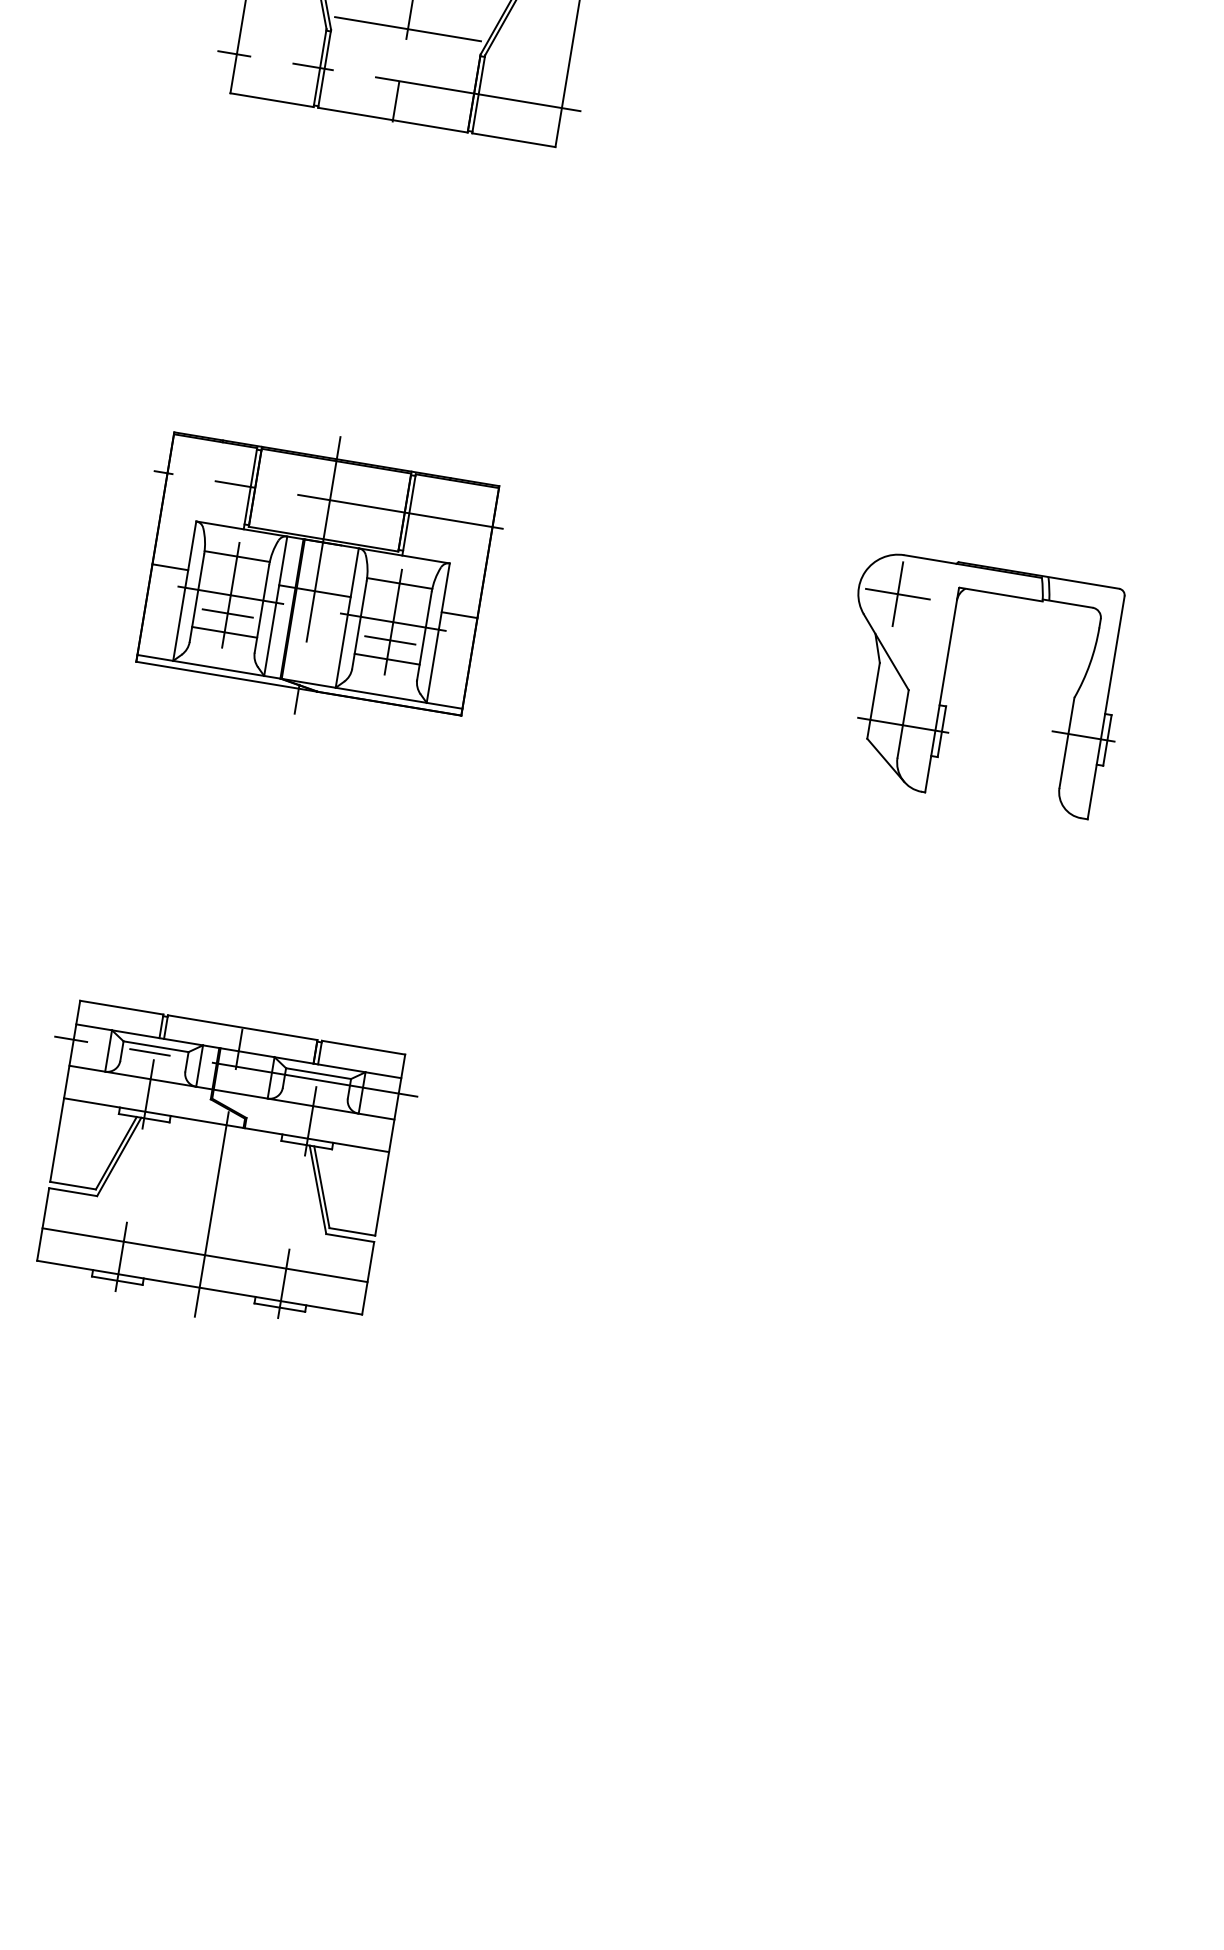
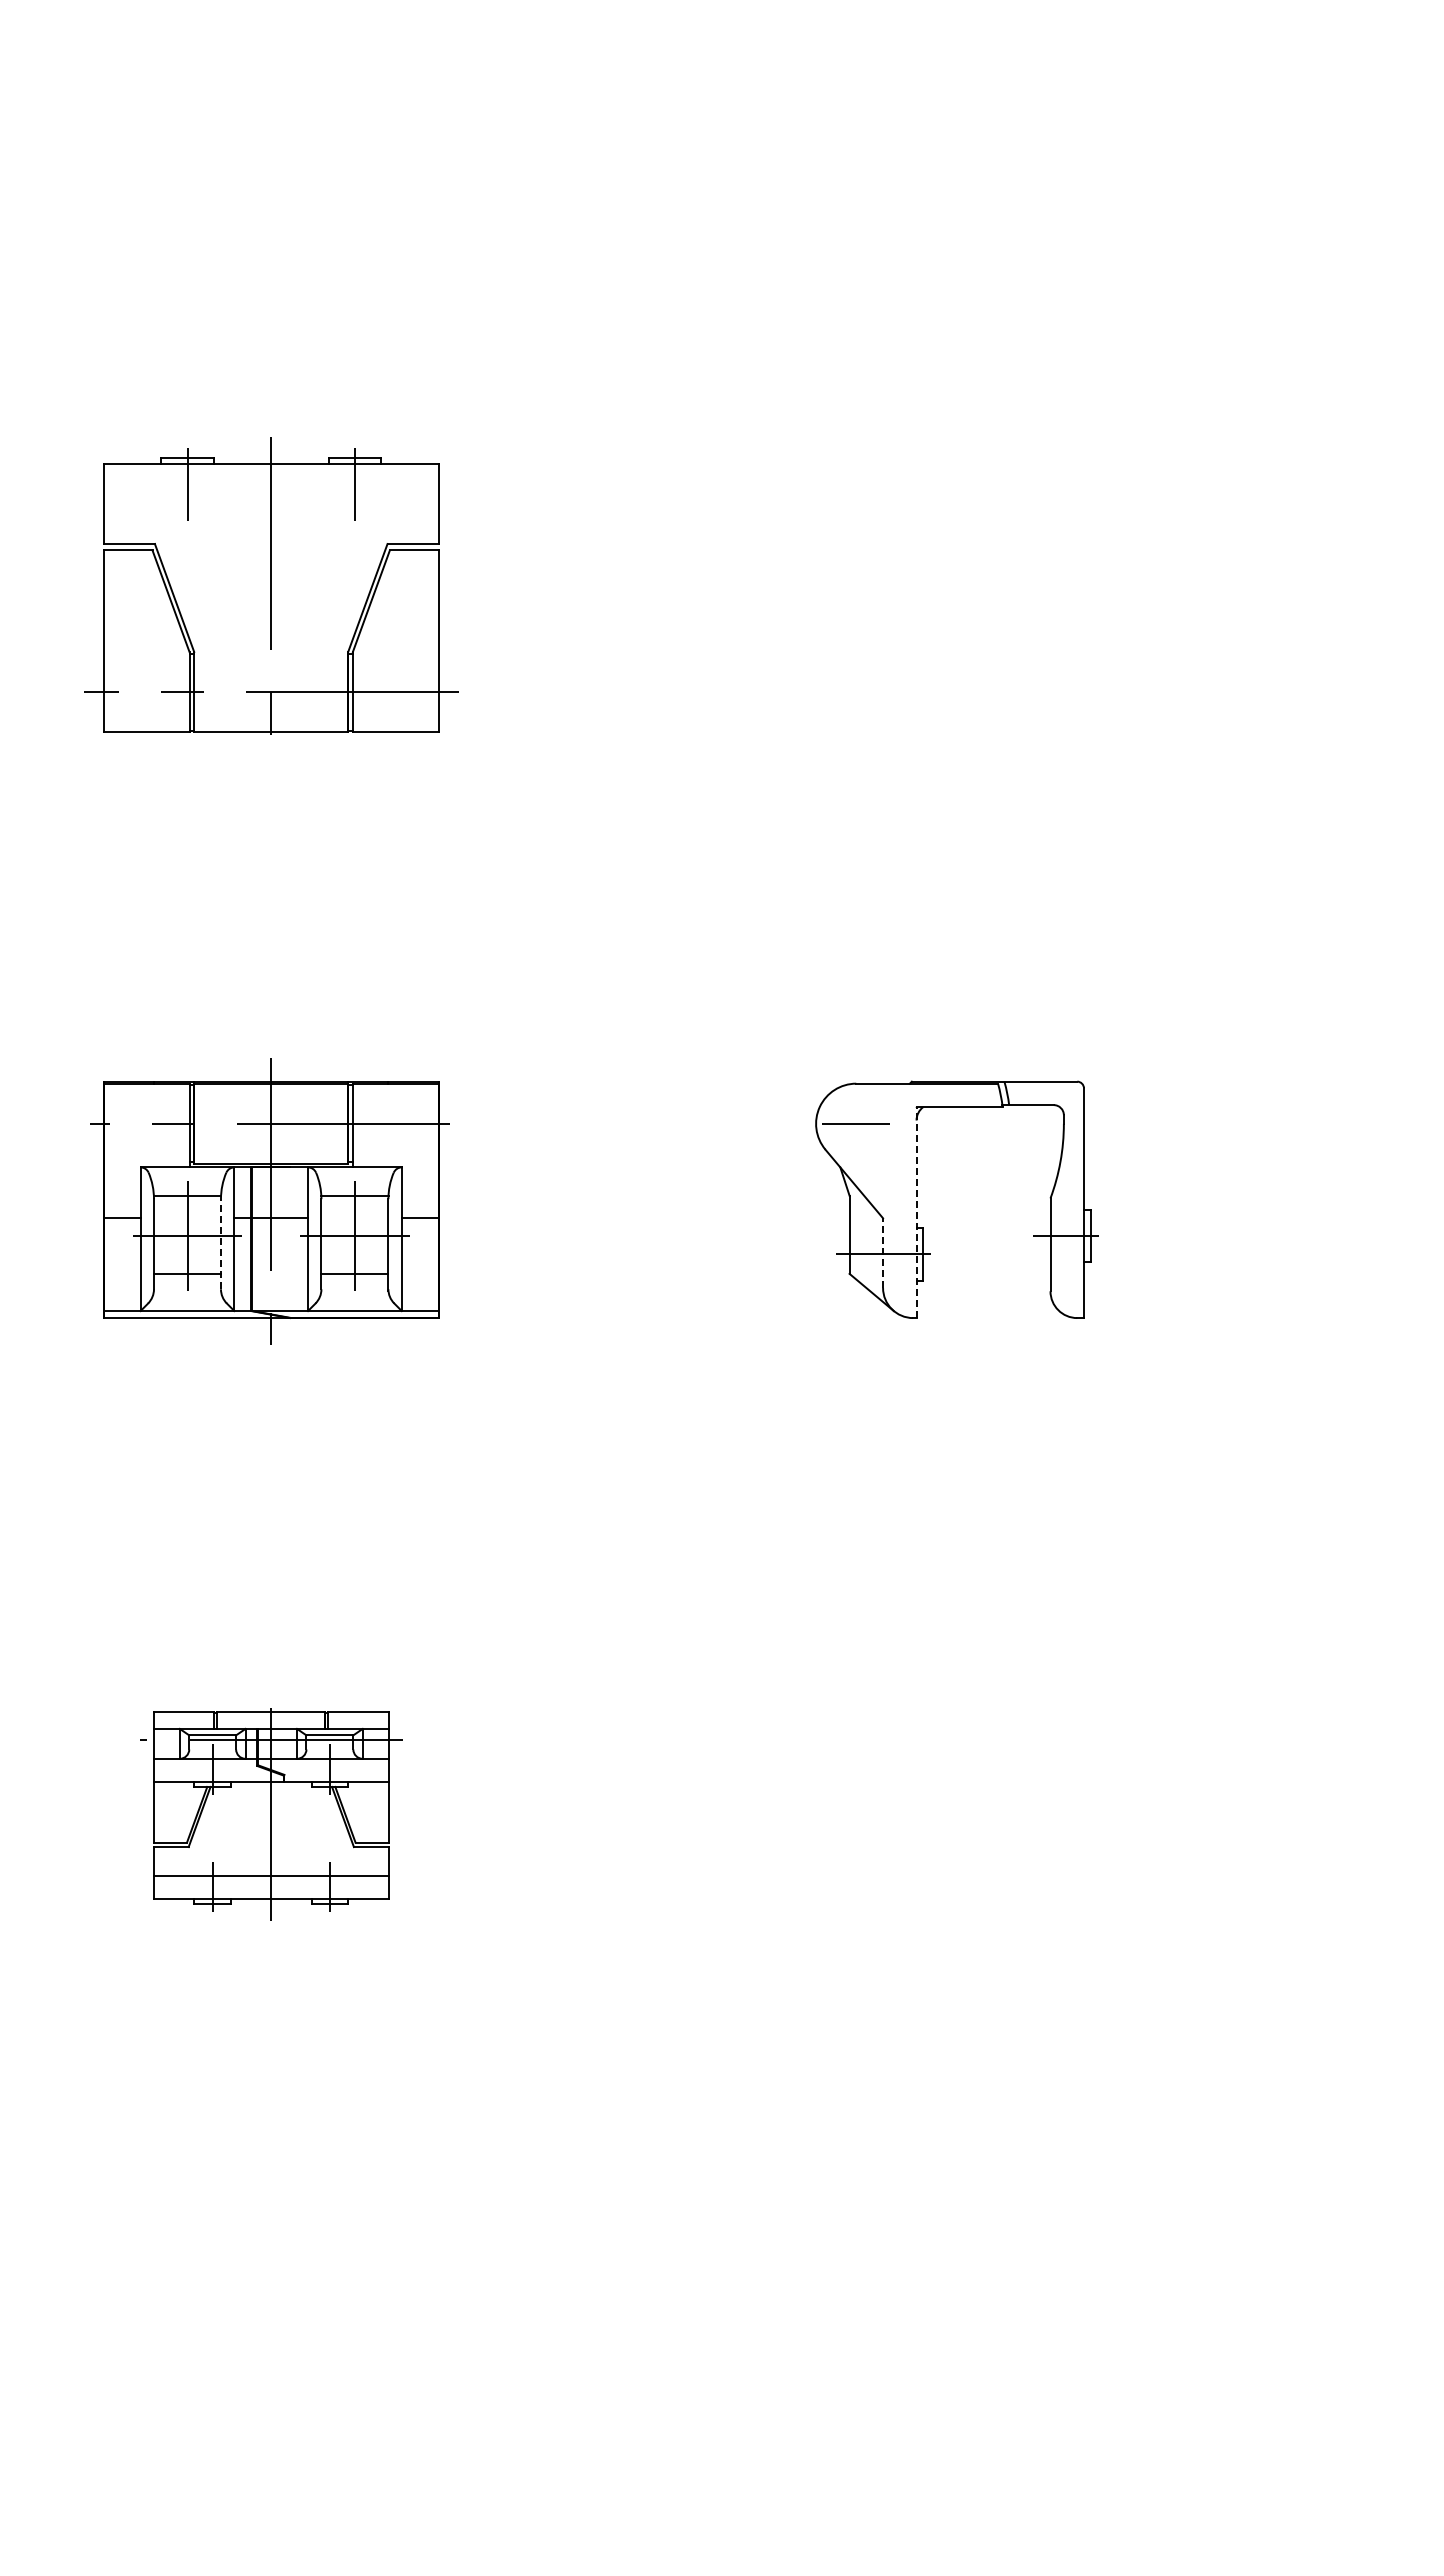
line: (408, 29) -> (271, 638), removed
line: (898, 593) -> (856, 1123), removed
line: (261, 608) -> (220, 1243), solid -> dashed
line: (227, 613) -> (187, 1254), removed
line: (389, 640) -> (354, 1254), removed
line: (942, 689) -> (916, 1212), solid -> dashed
line: (903, 724) -> (883, 1253), solid -> dashed
part: (219, 1171) -> (271, 1815), size x0.7

